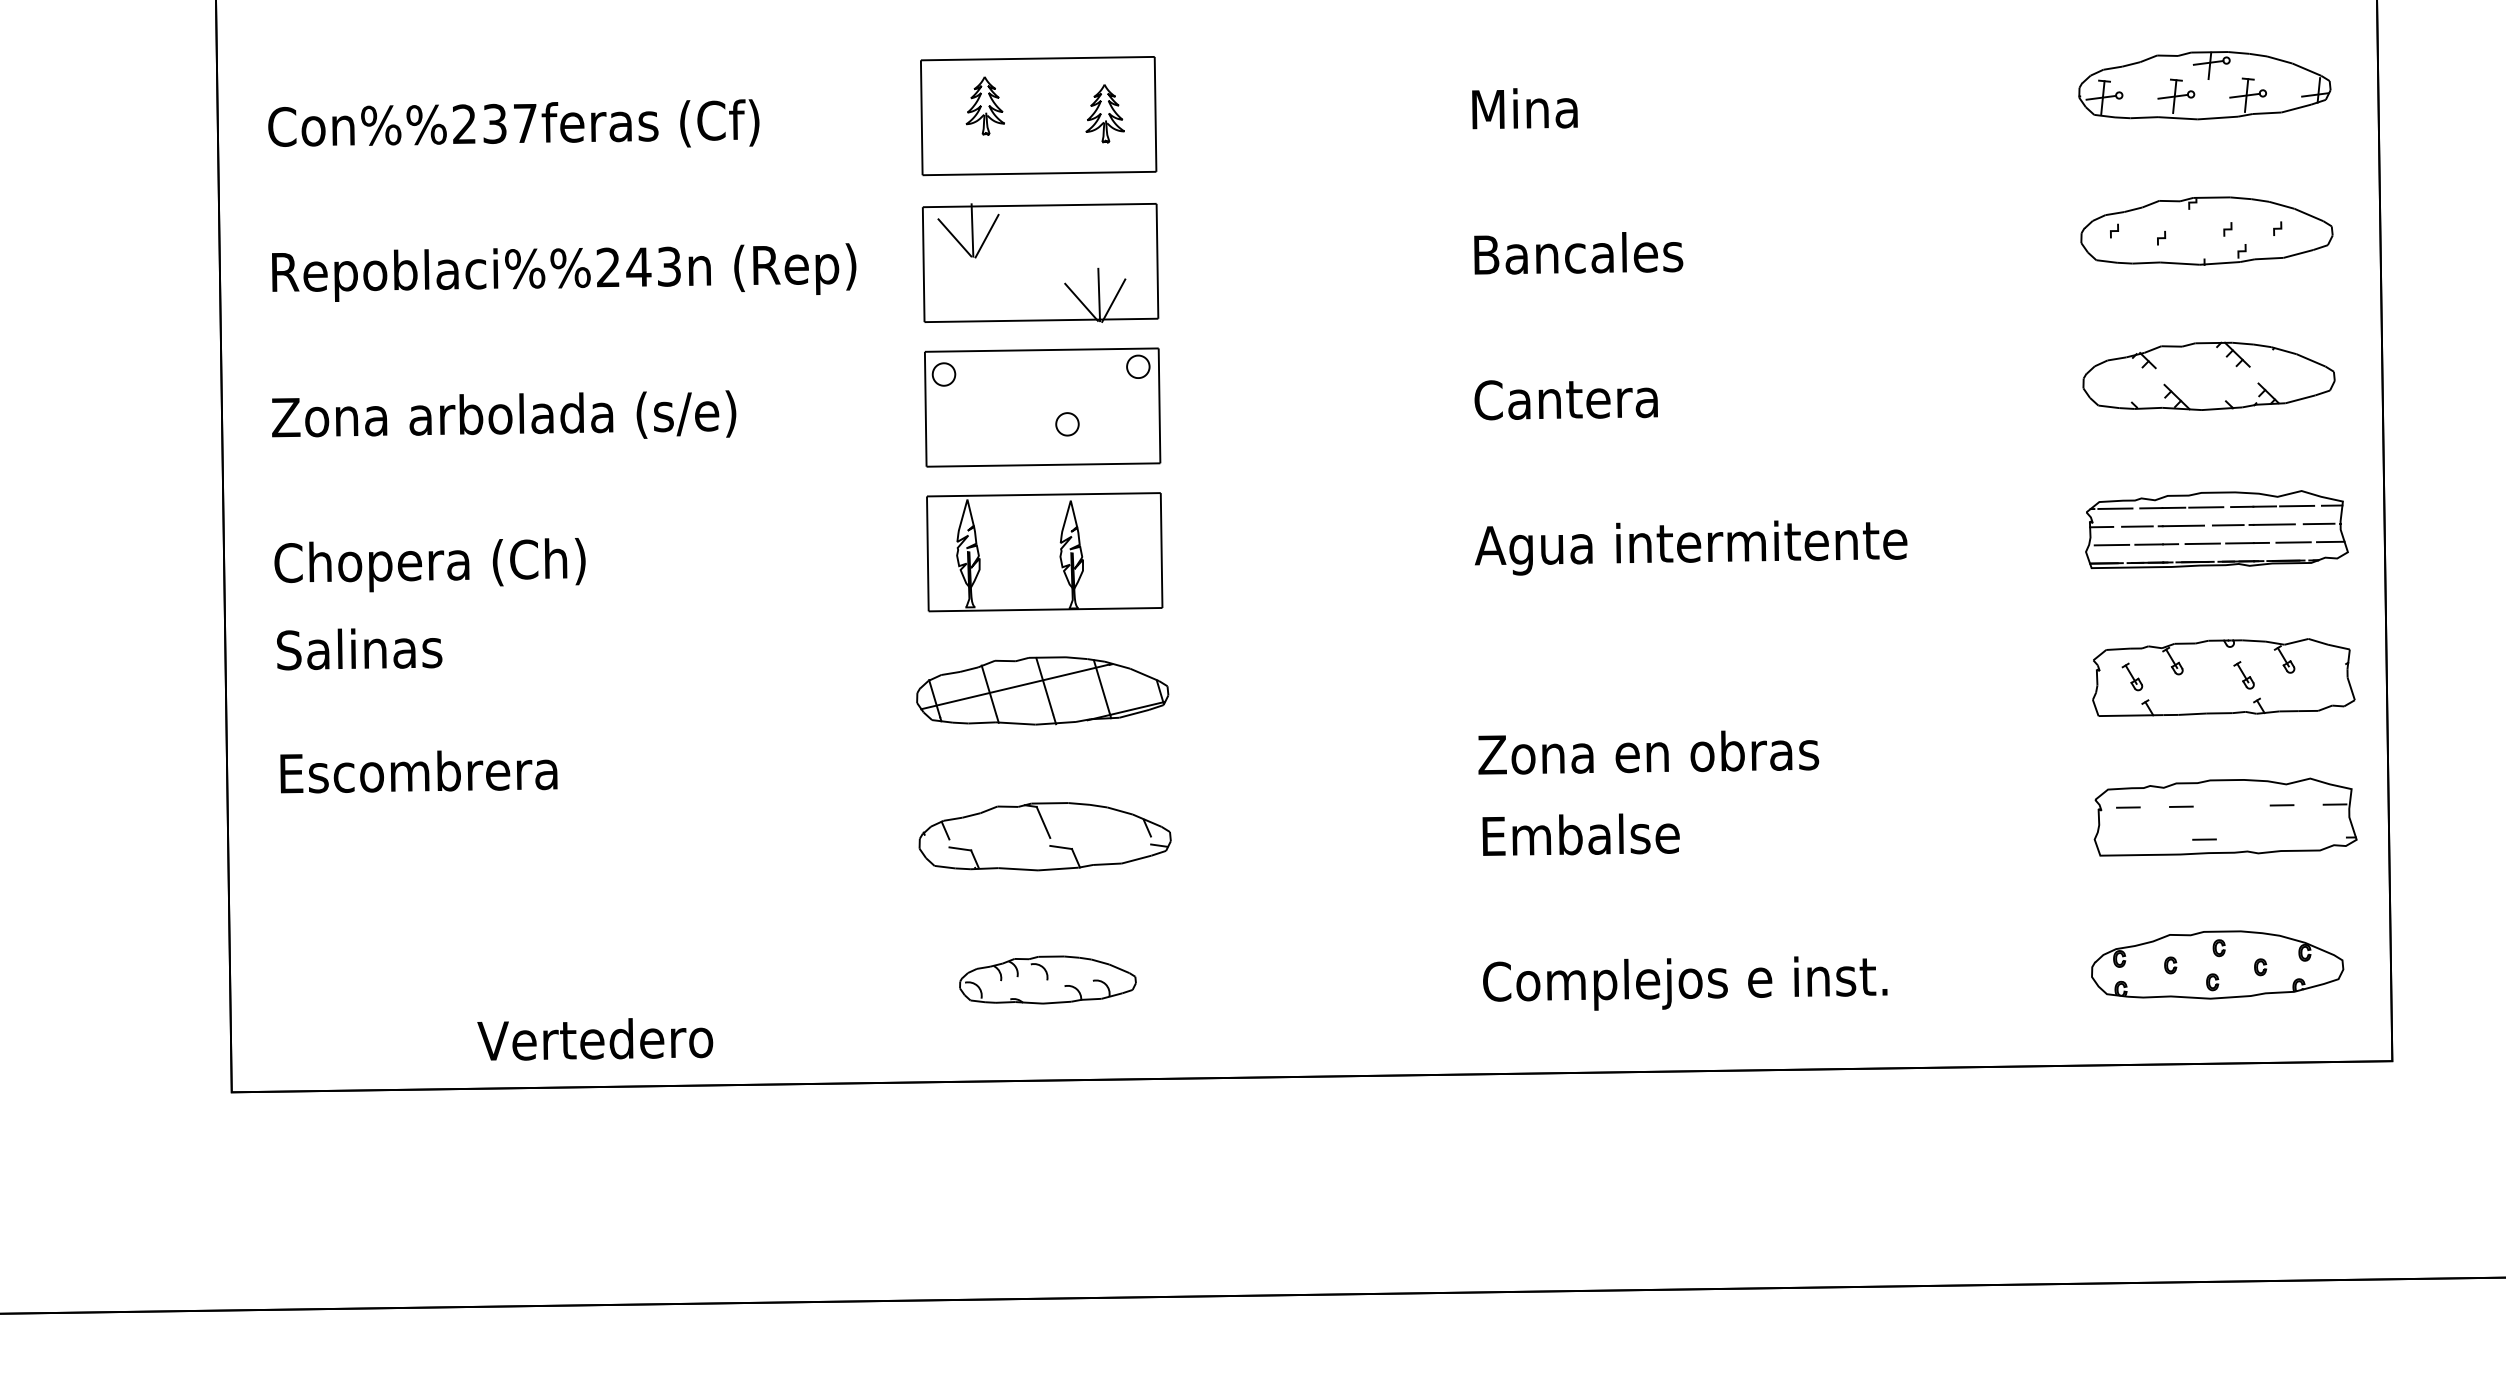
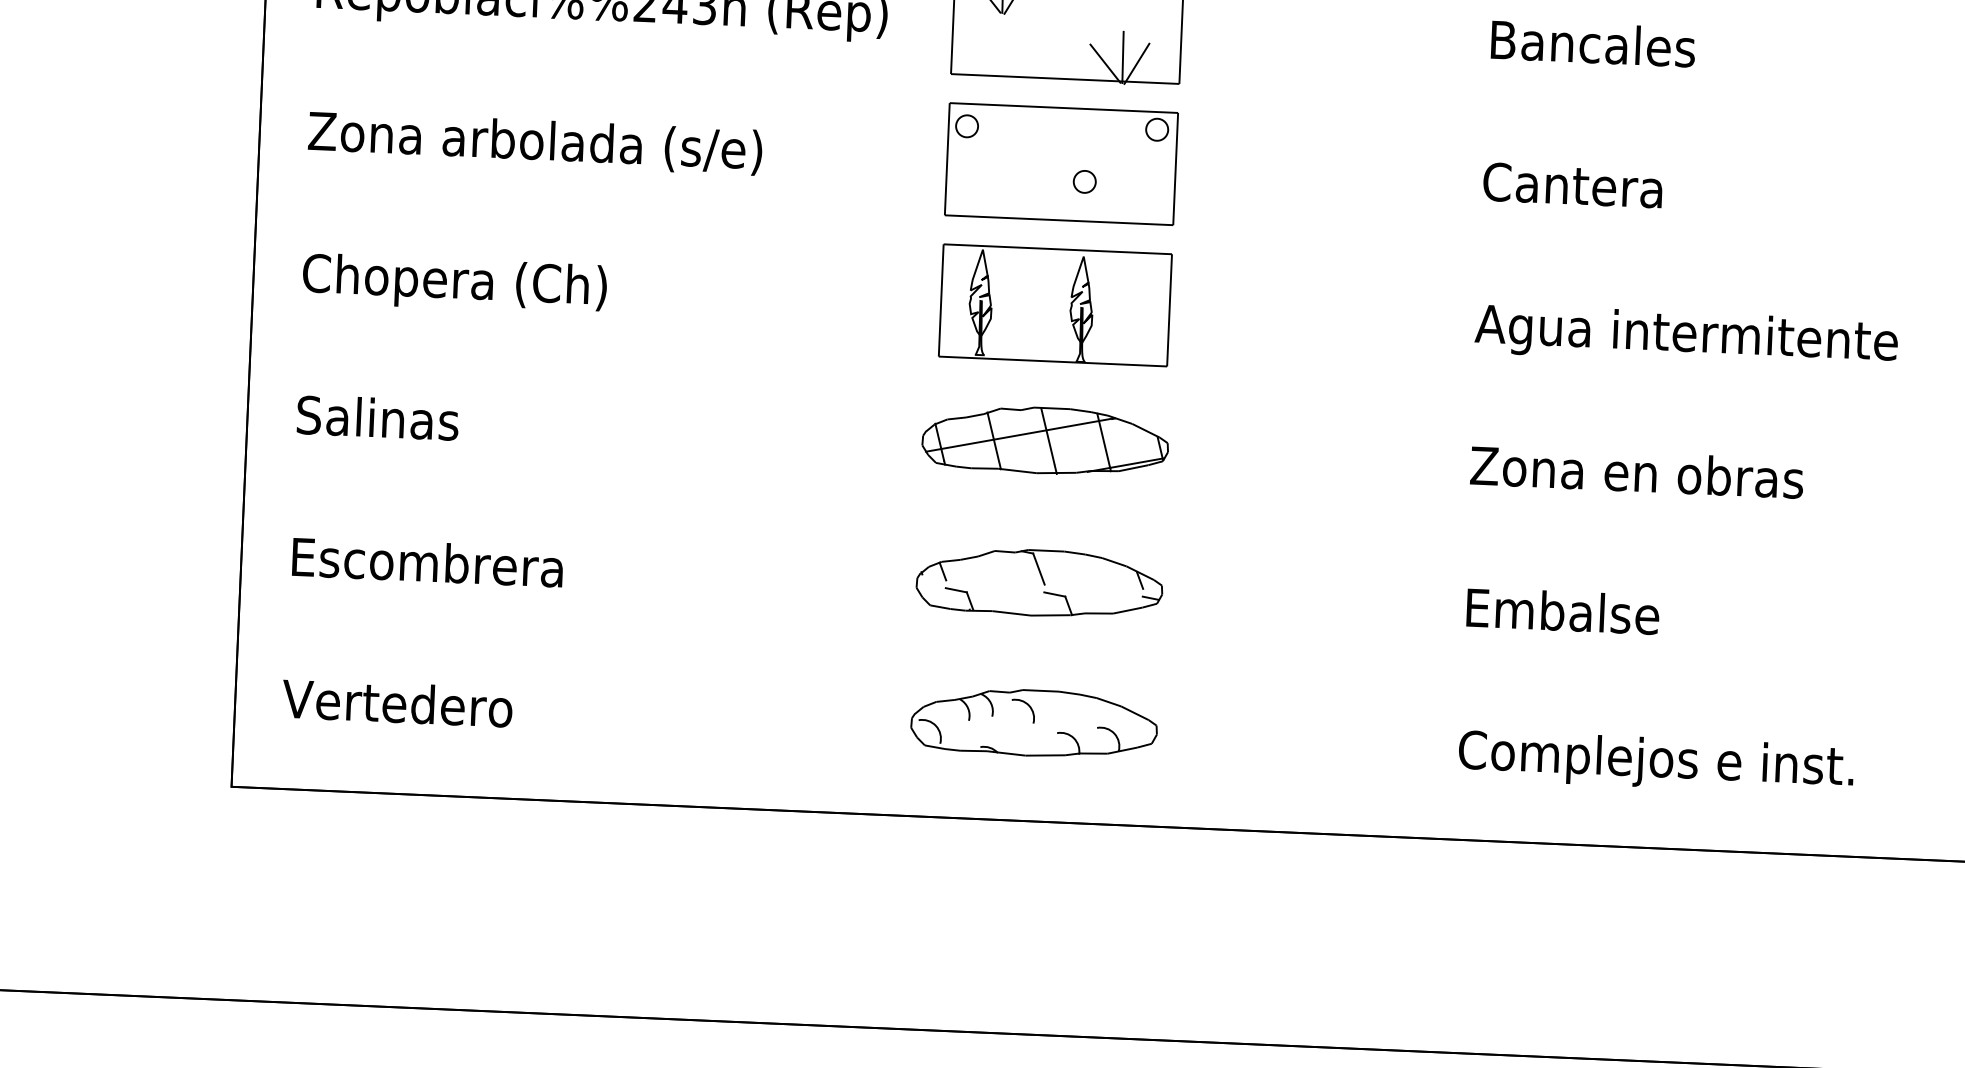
text: (359, 649) -> (377, 418), moved
text: (1648, 752) -> (1636, 472), moved
text: (418, 771) -> (427, 562), moved
part: (1047, 979) -> (1034, 722), size x1.43
text: (595, 1039) -> (397, 703), moved

